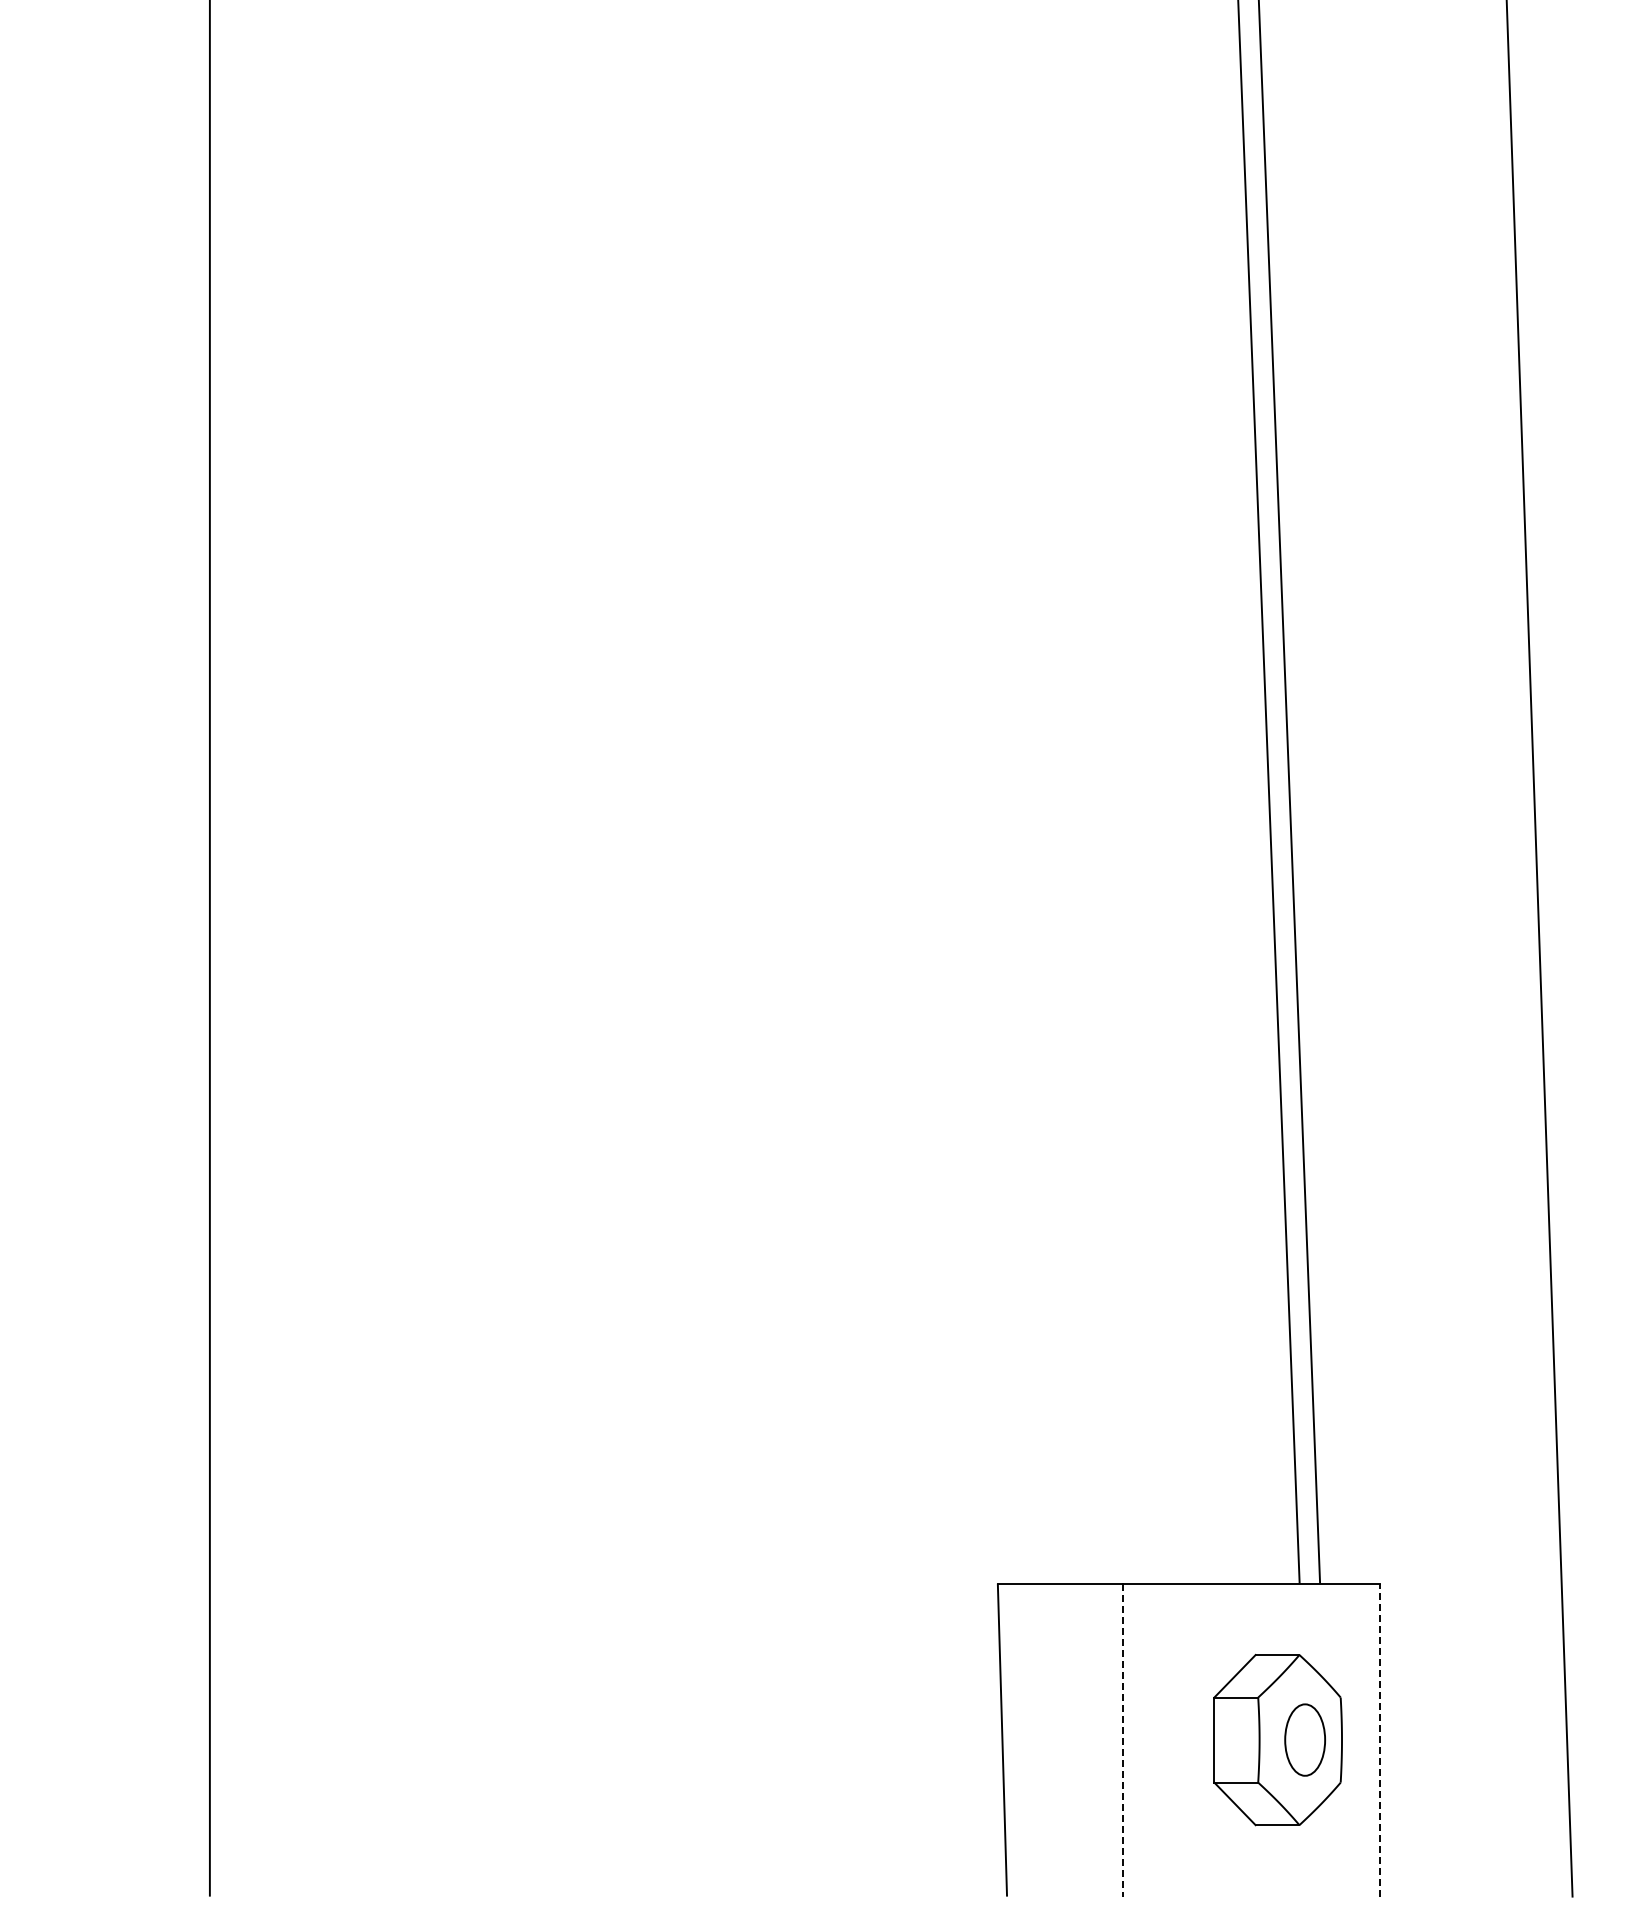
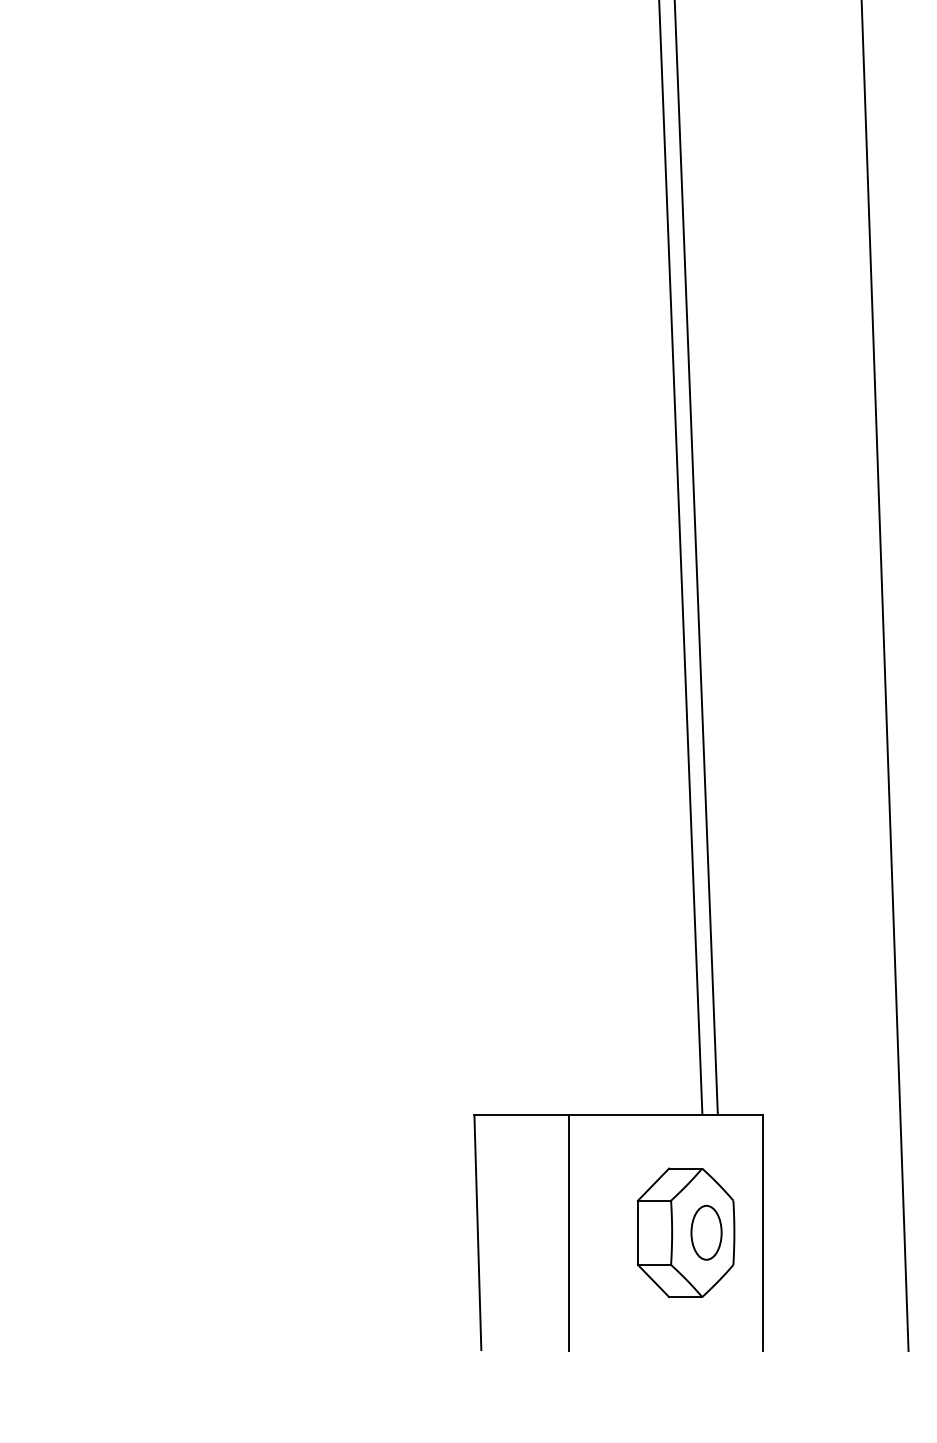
line: (1123, 1740) -> (569, 1233), dashed -> solid
line: (1380, 1740) -> (763, 1233), dashed -> solid

